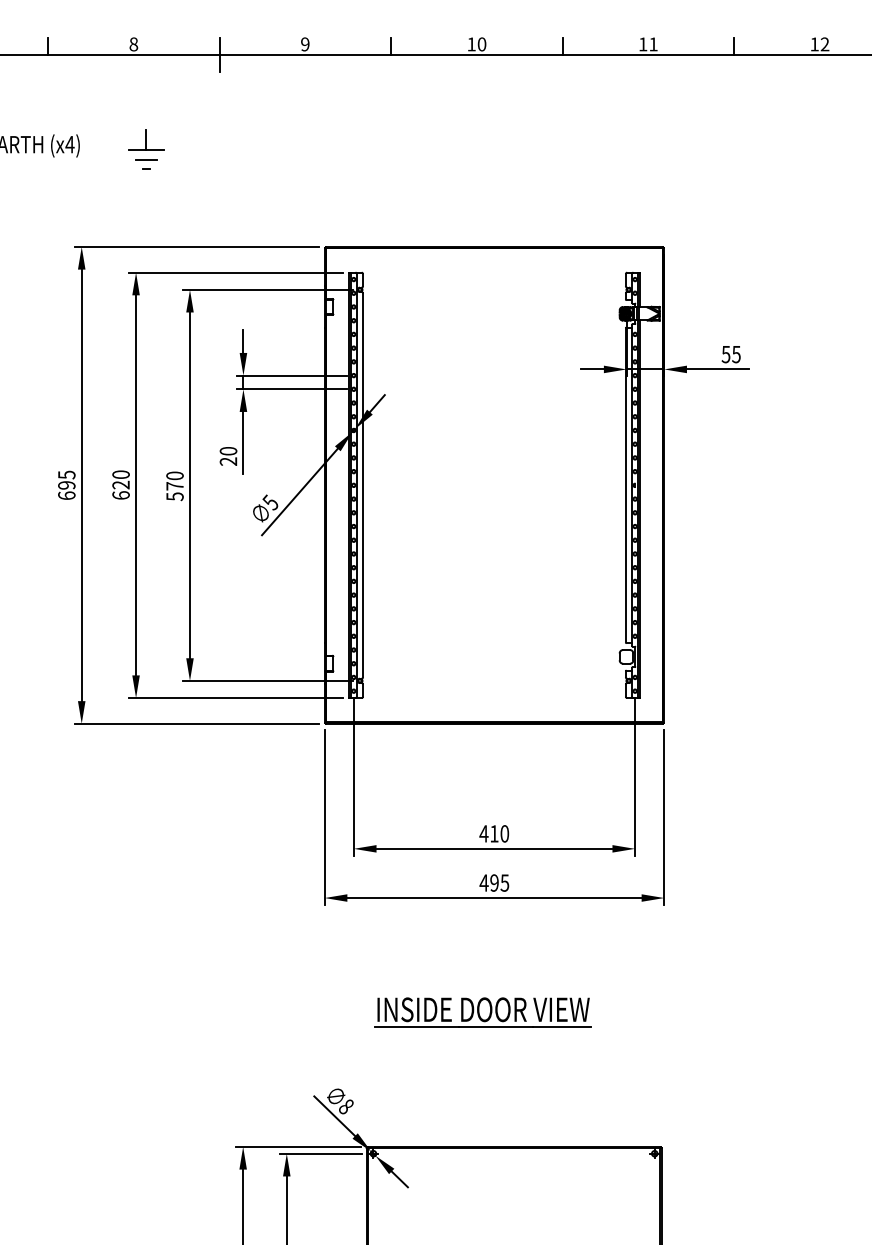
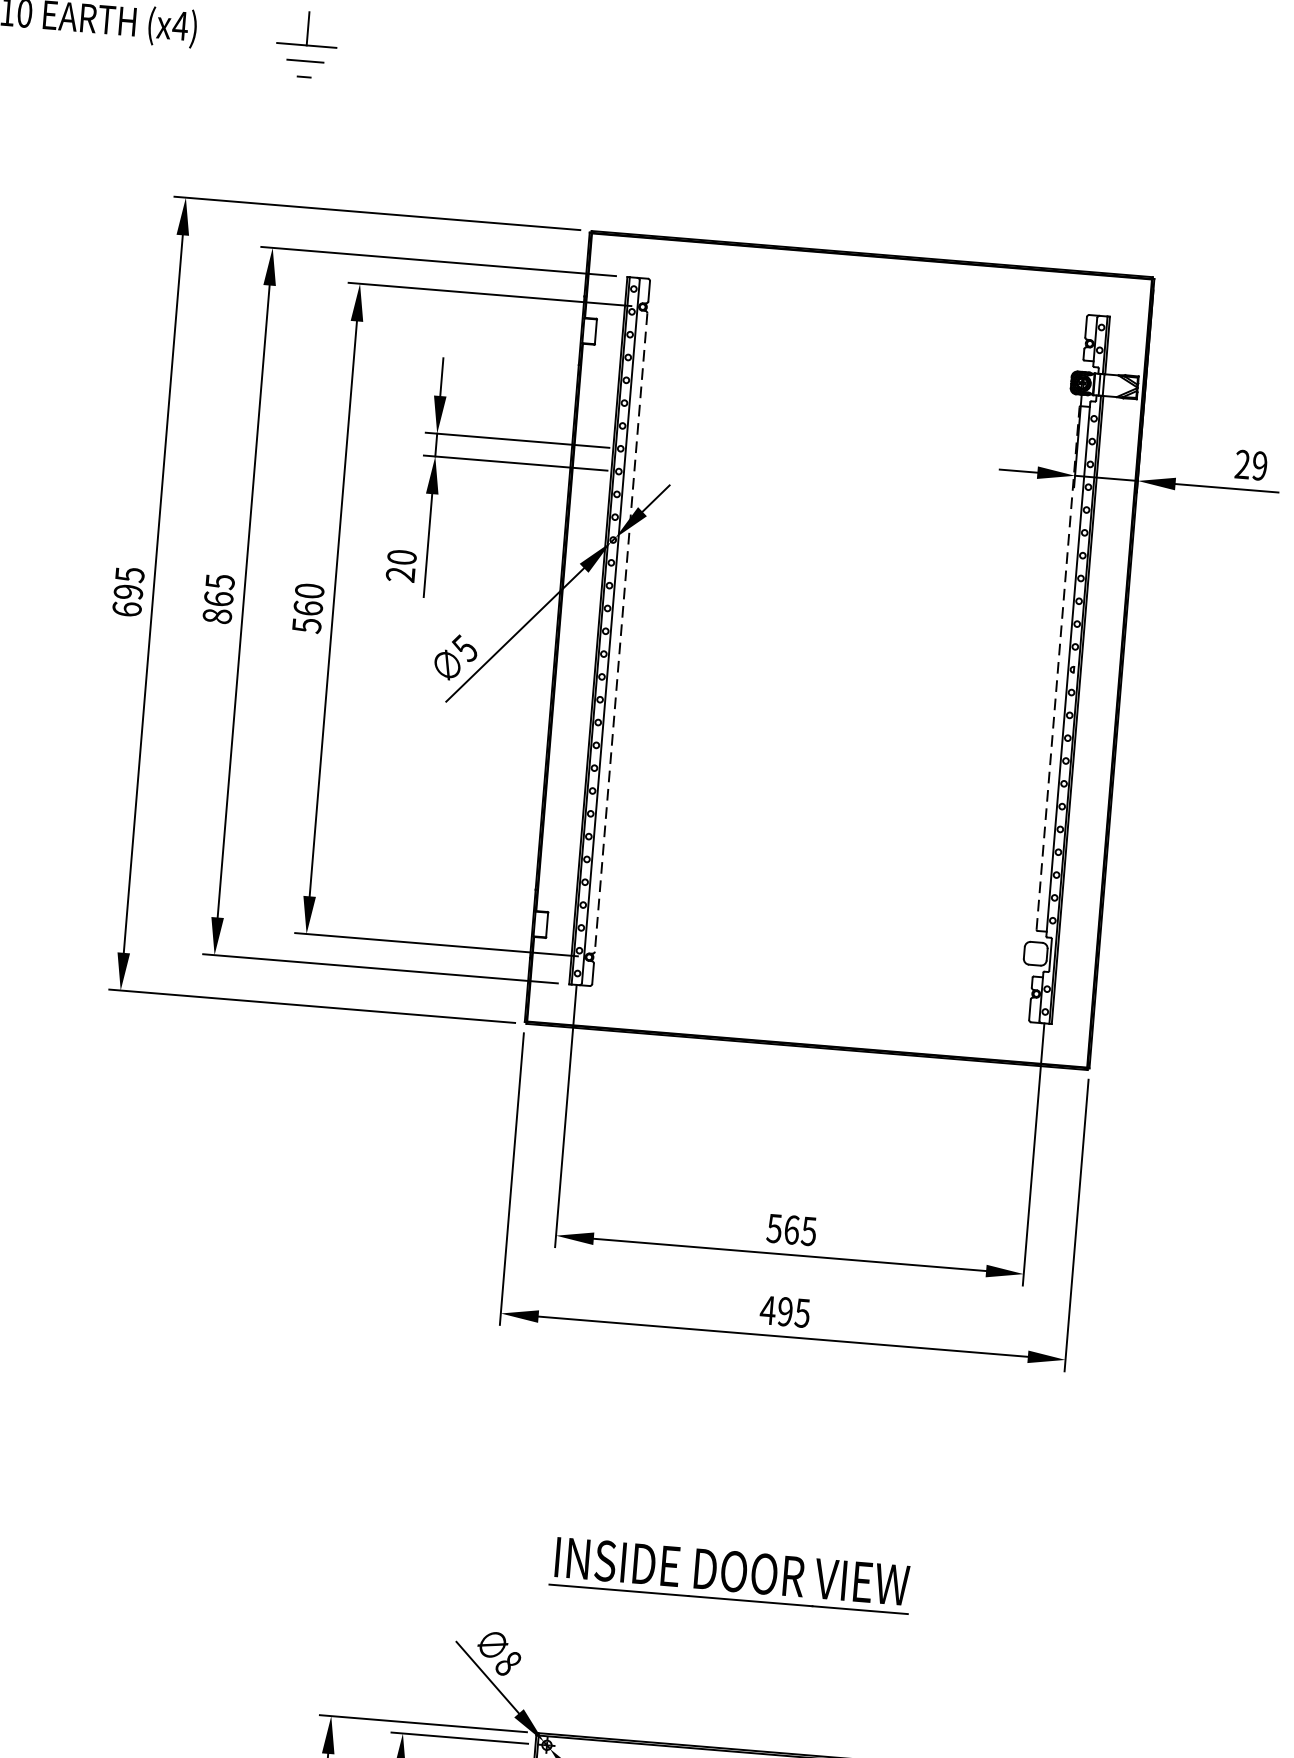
text: (730, 354) -> (1249, 465), 55 -> 29
text: (120, 484) -> (217, 597), 620 -> 865
line: (625, 484) -> (1057, 666), solid -> dashed
text: (174, 485) -> (307, 606), 570 -> 560
line: (363, 485) -> (621, 632), solid -> dashed
text: (494, 833) -> (792, 1229), 410 -> 565
part: (482, 1012) -> (730, 1575), moved

